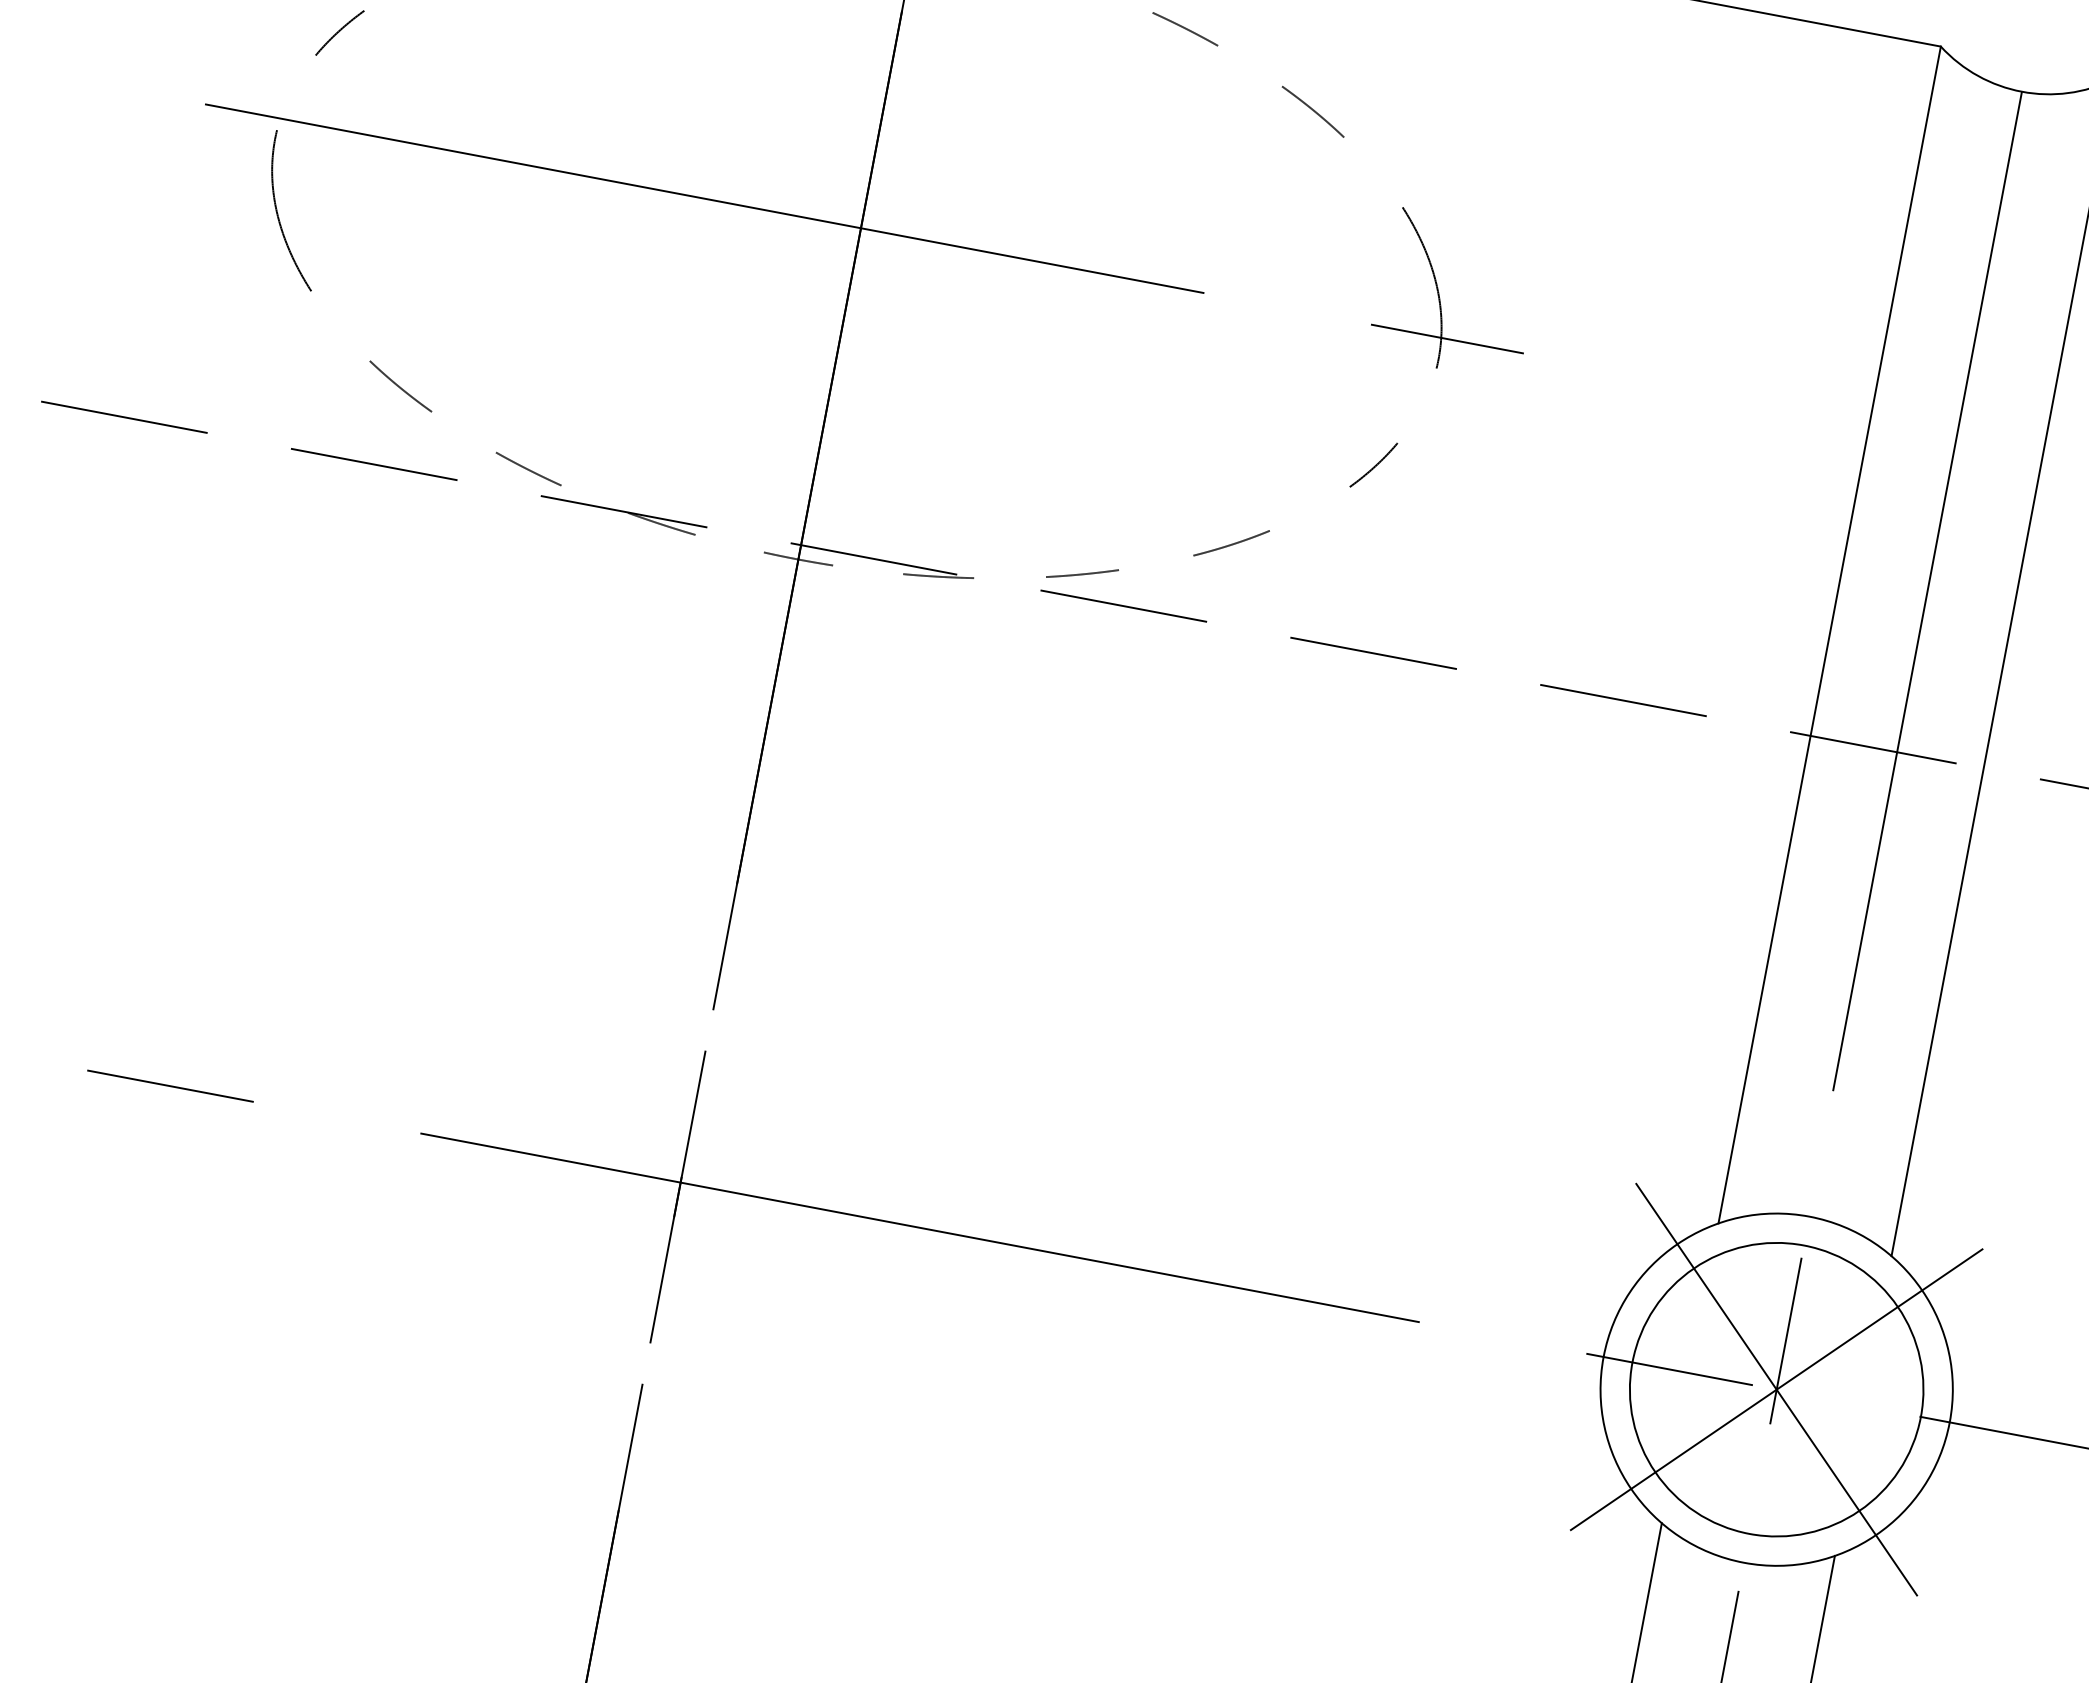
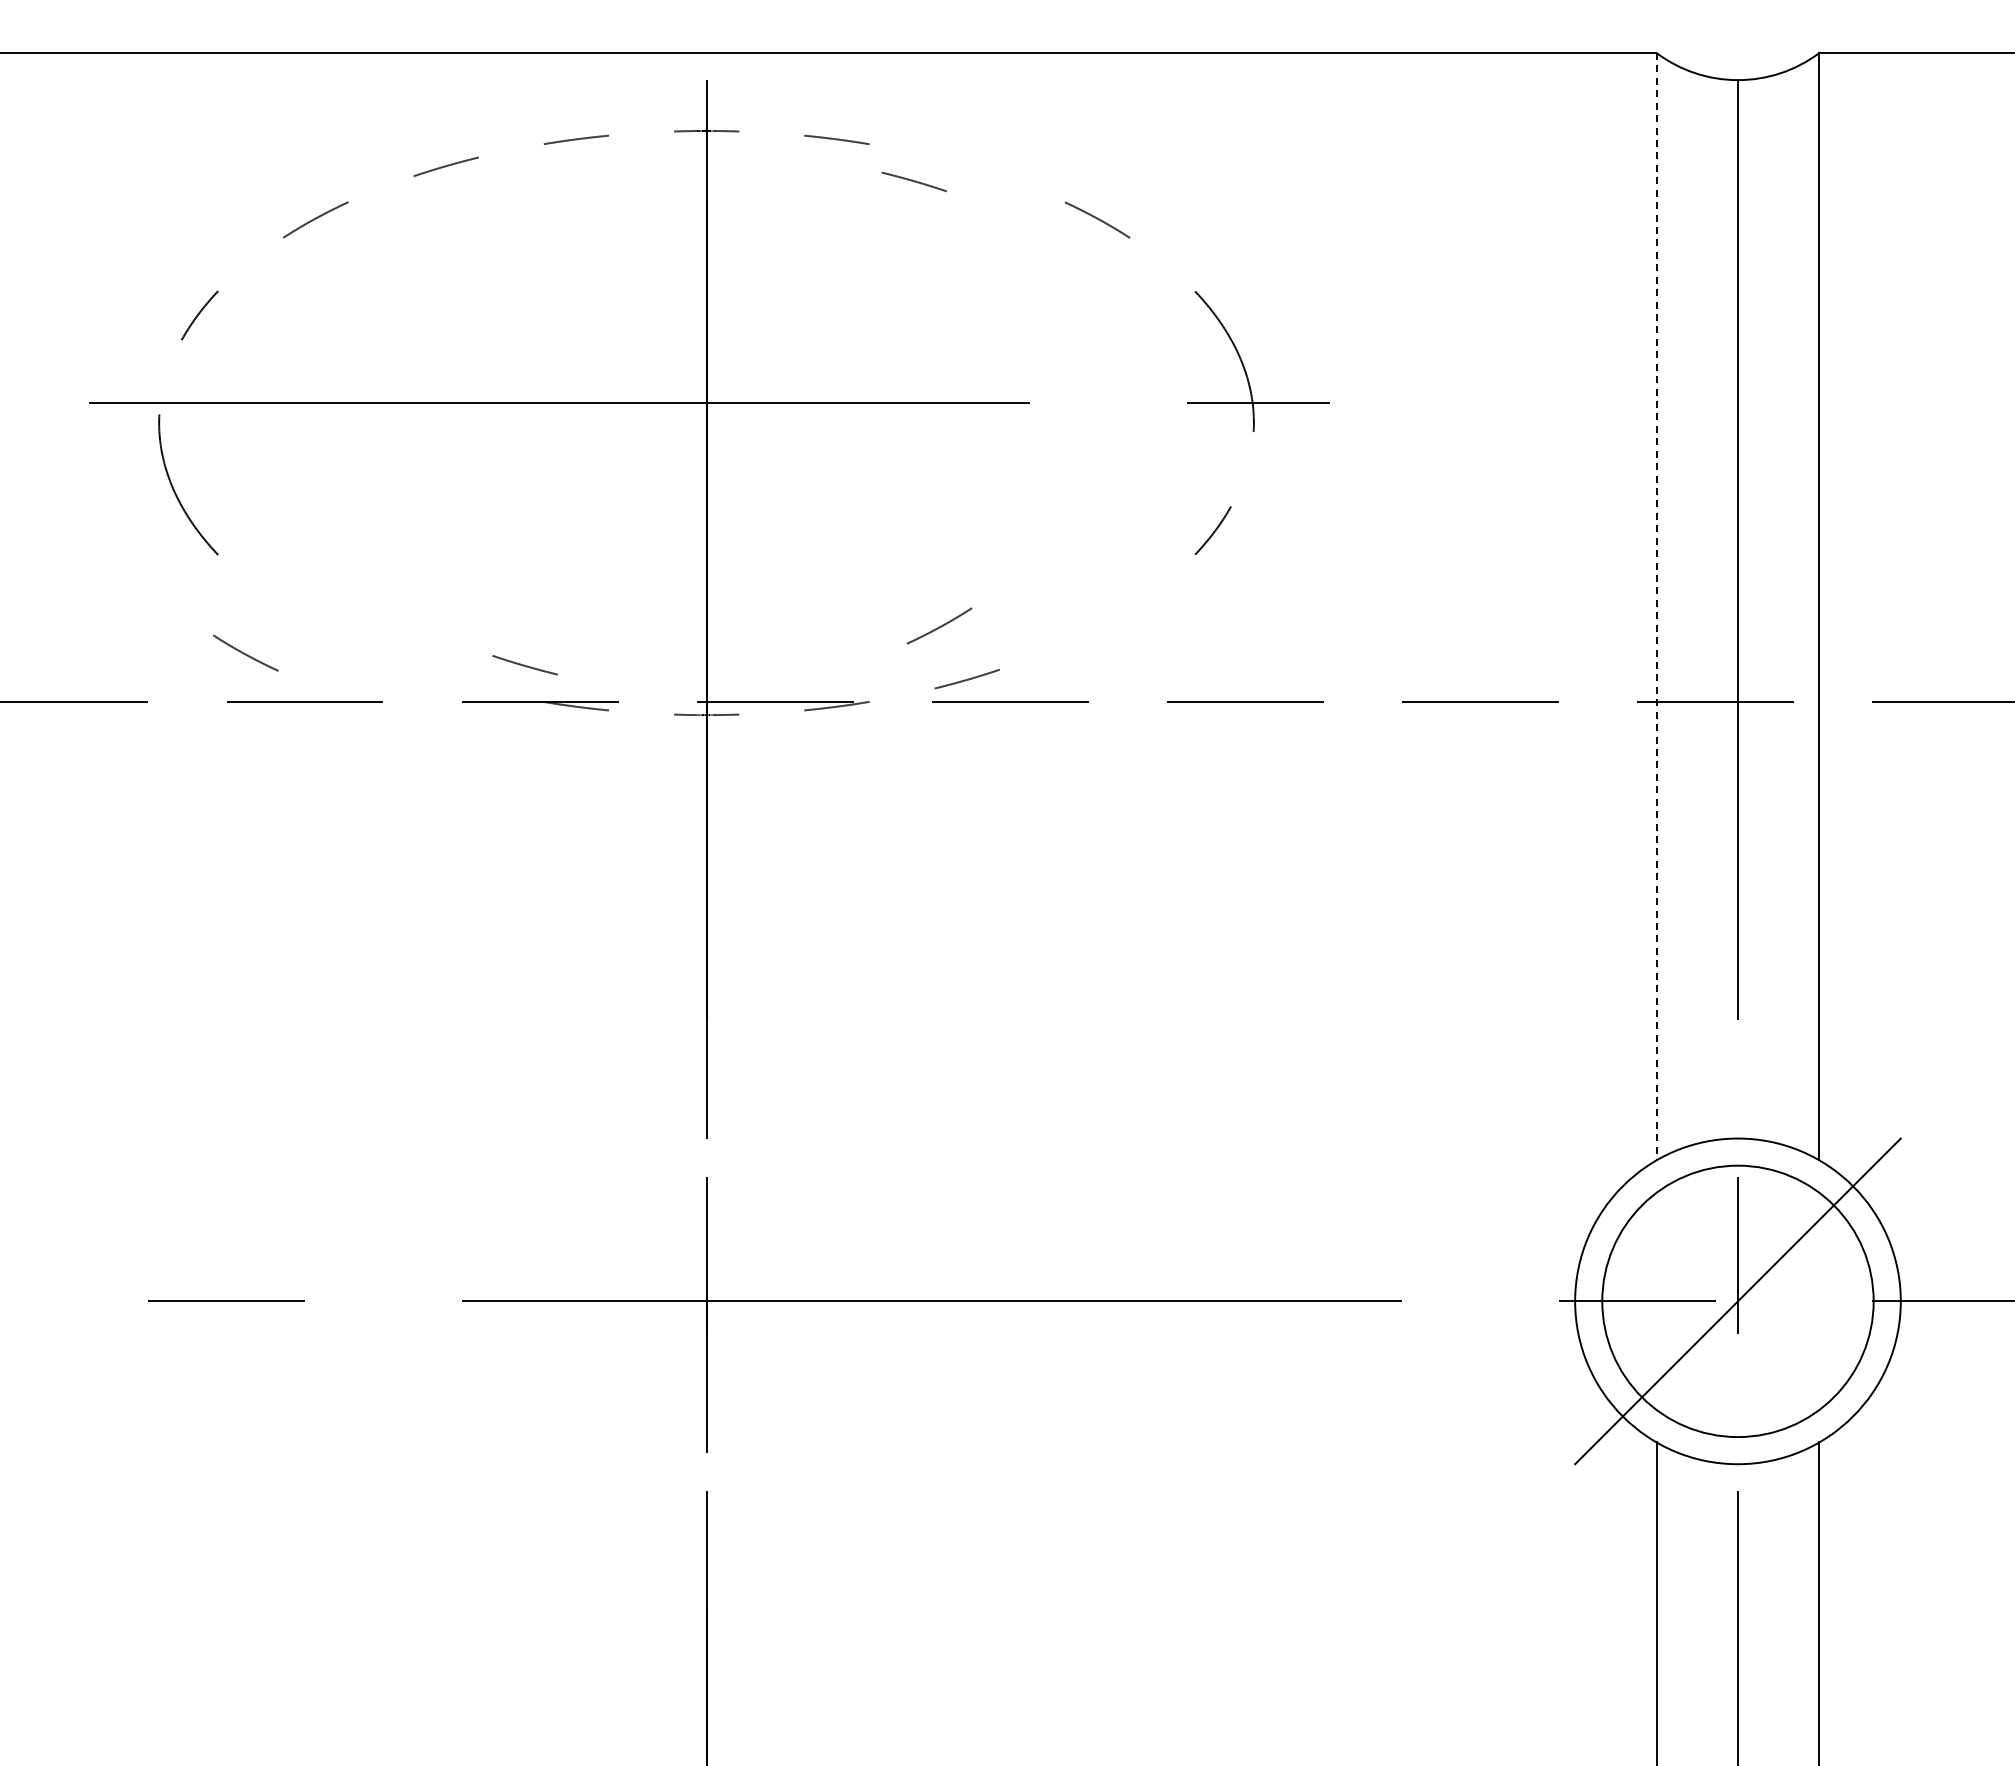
line: (1184, 28) -> (913, 181), moved
curve: (399, 385) -> (244, 652), moved
line: (527, 469) -> (524, 665), moved
curve: (1232, 542) -> (940, 625), moved
line: (1829, 634) -> (1656, 606), solid -> dashed
line: (1776, 1389) -> (1737, 1301), removed

